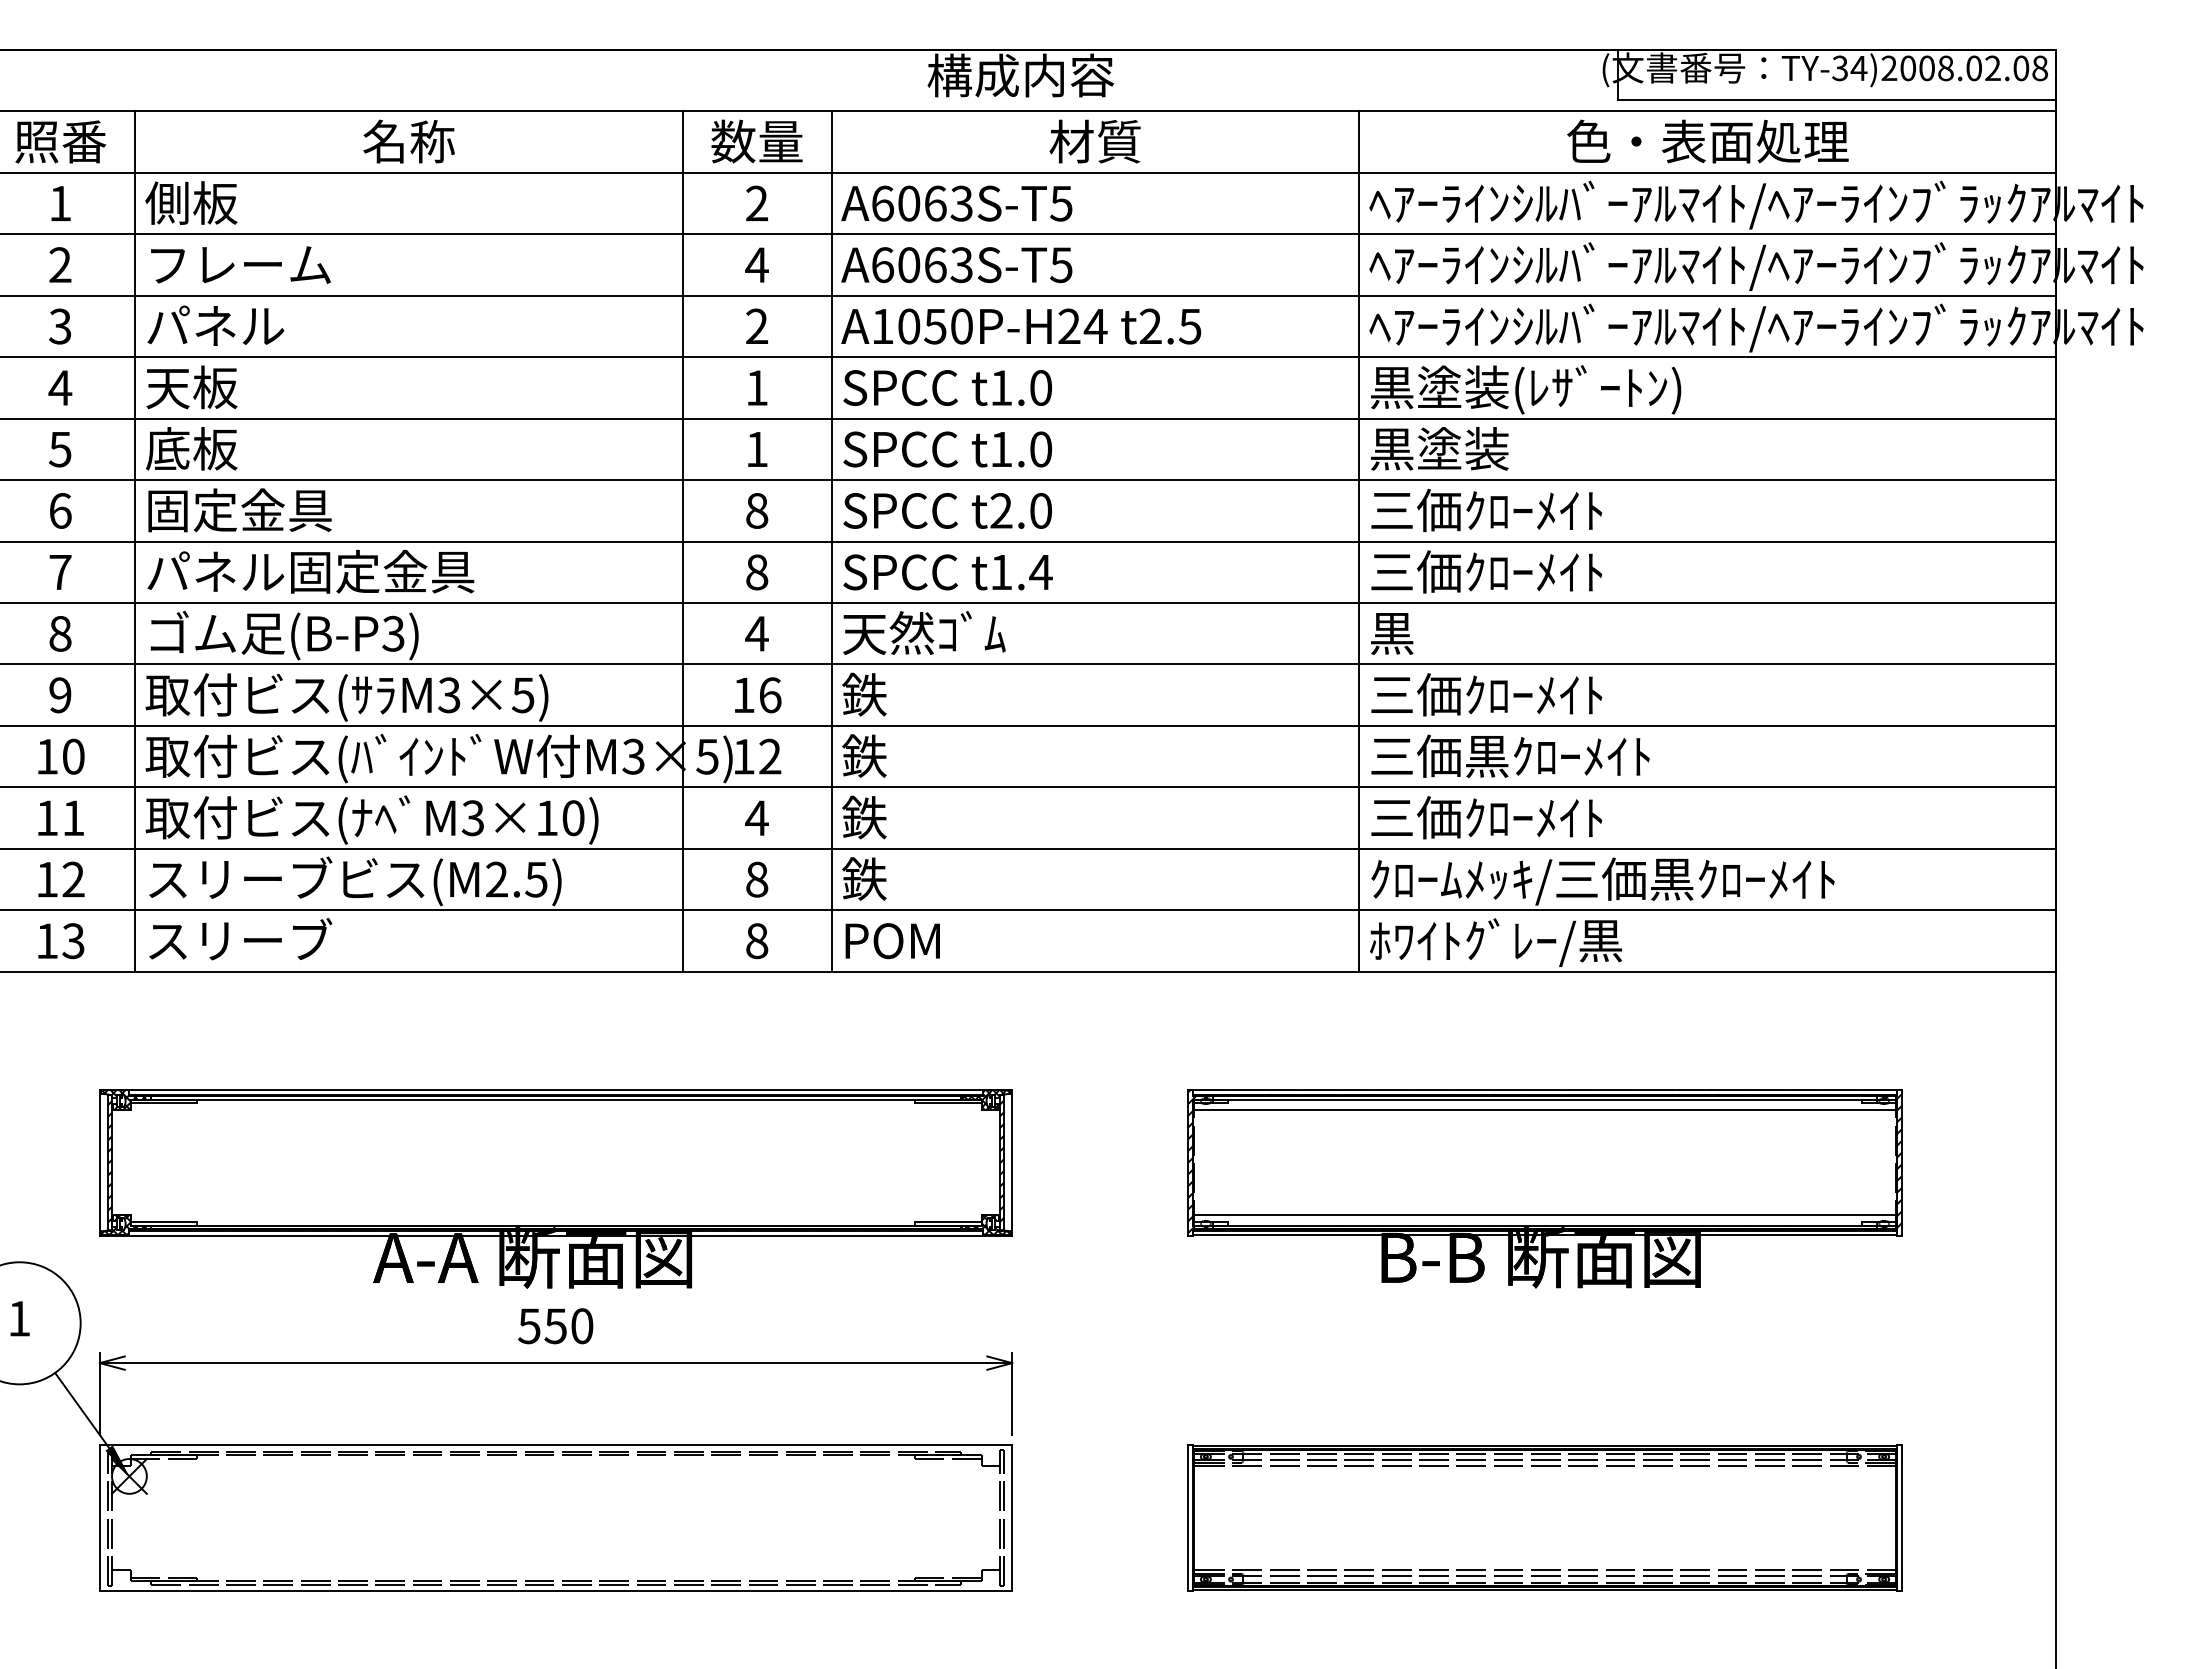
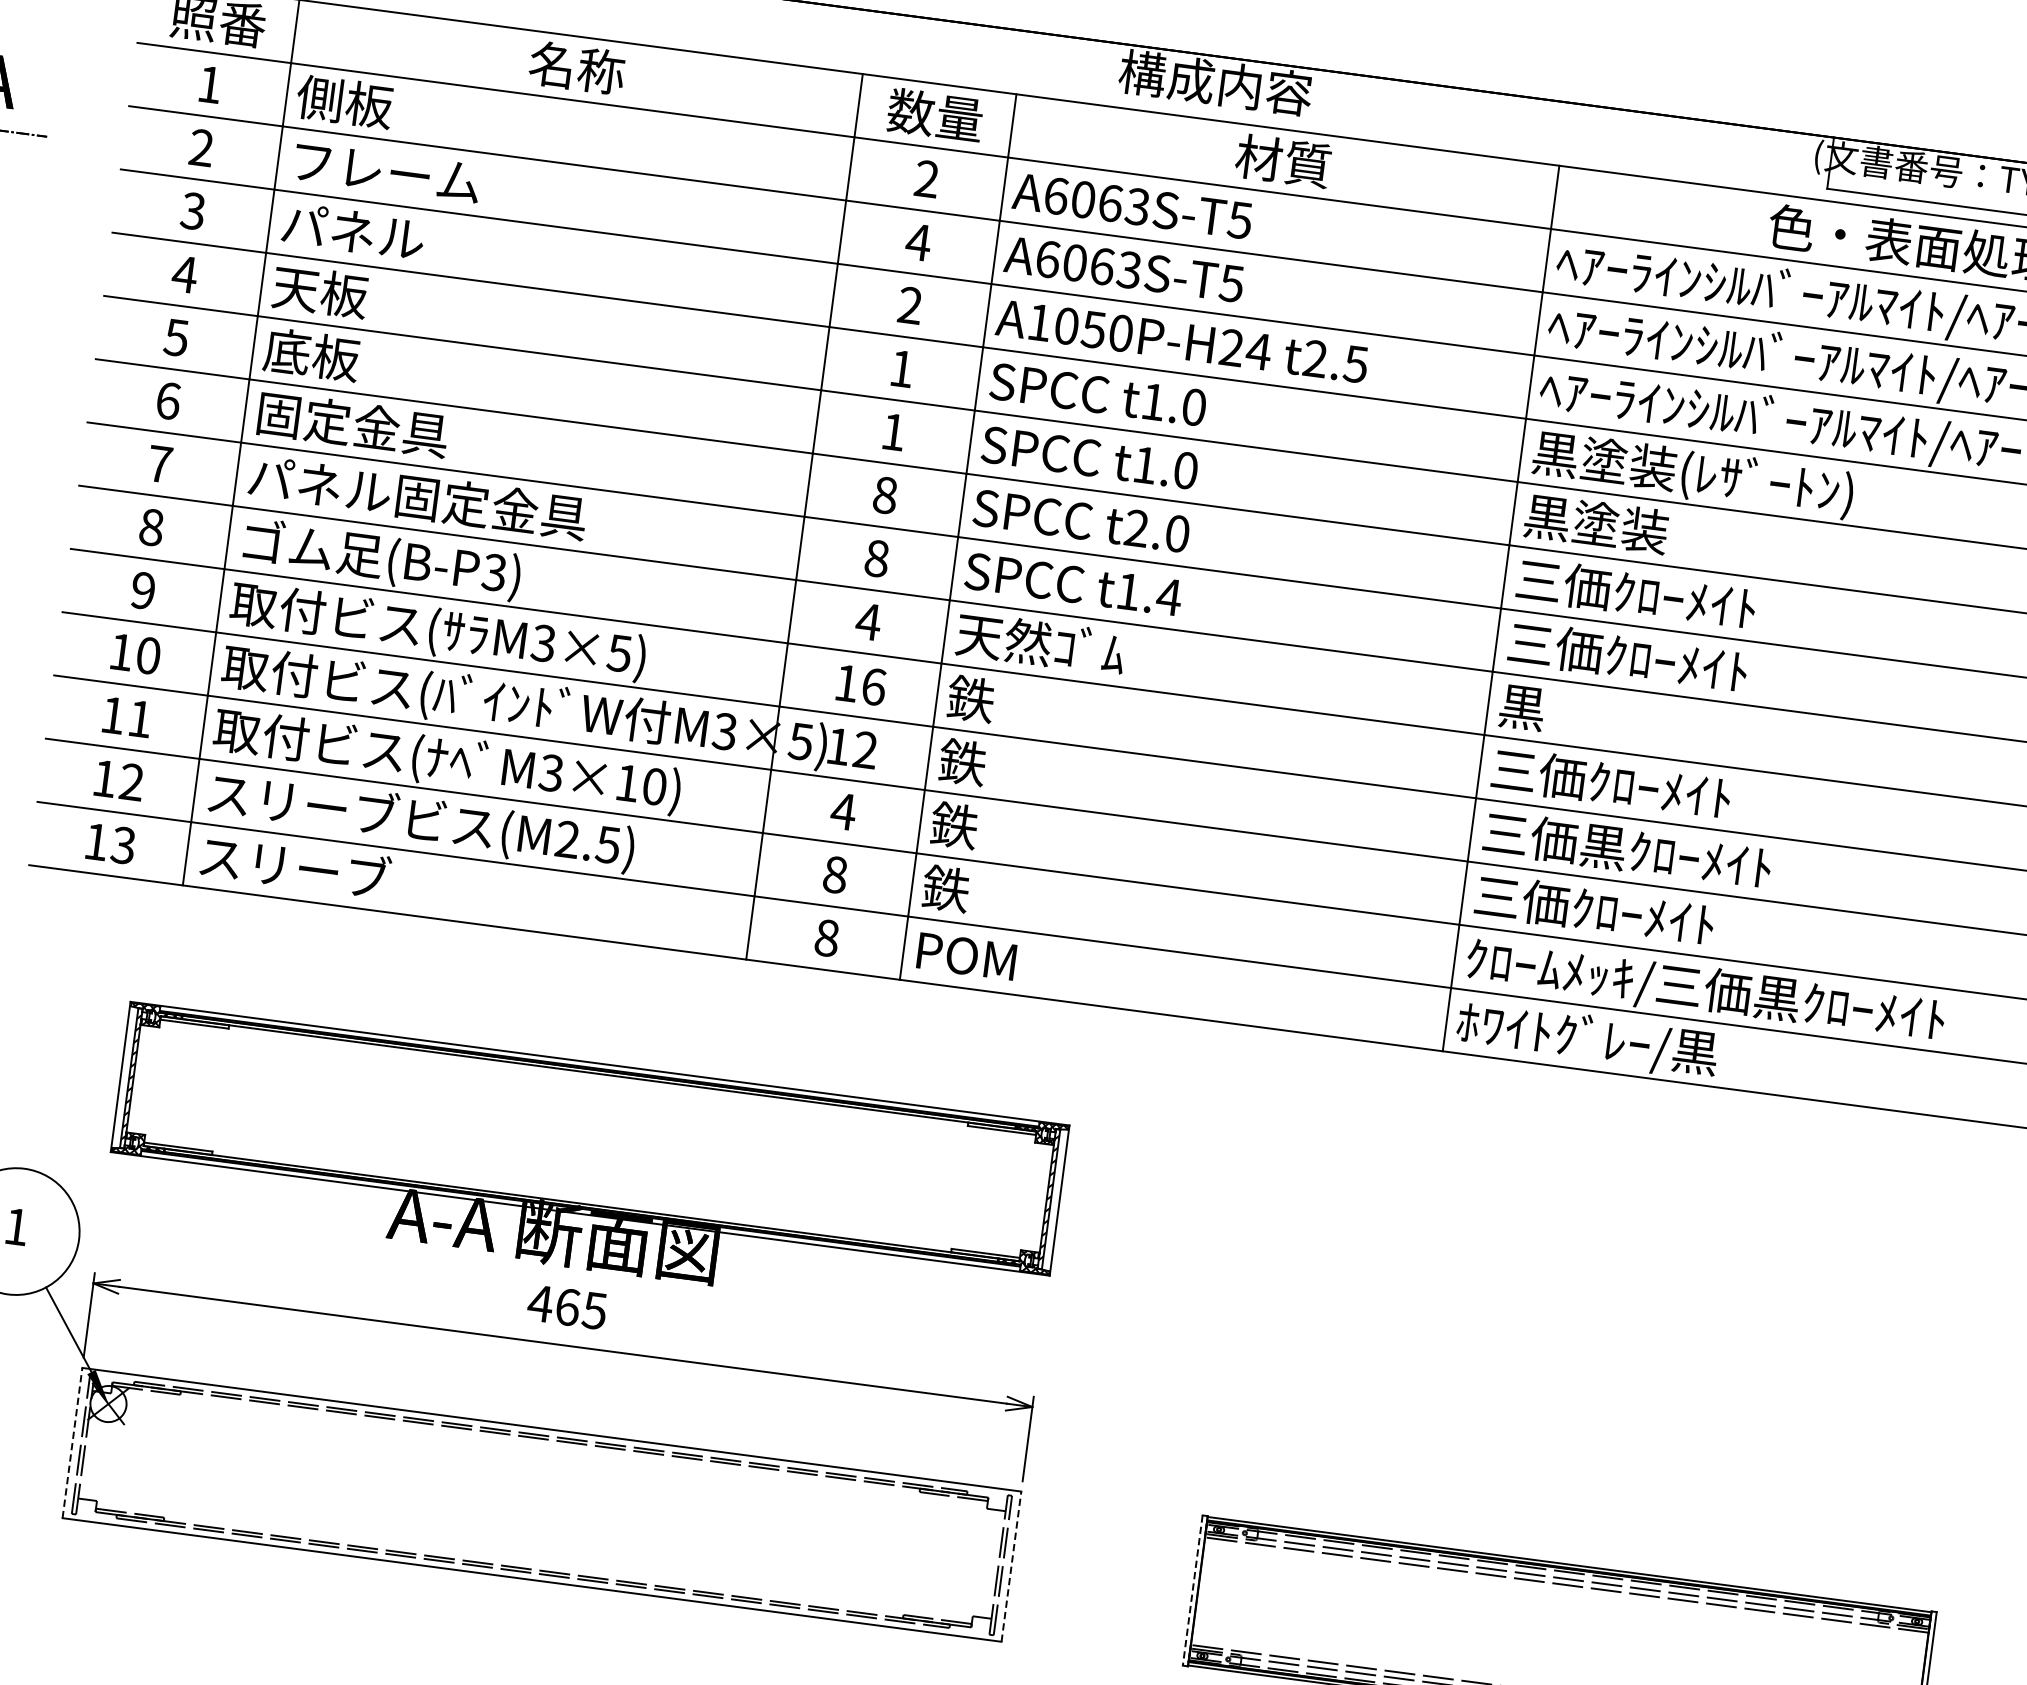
part: (1544, 1188) -> (1603, 1299), removed
text: (555, 1326) -> (567, 1307), 550 -> 465
line: (99, 1518) -> (71, 1443), solid -> dashed
line: (1012, 1518) -> (1011, 1566), solid -> dashed
line: (1188, 1518) -> (1192, 1590), solid -> dashed

